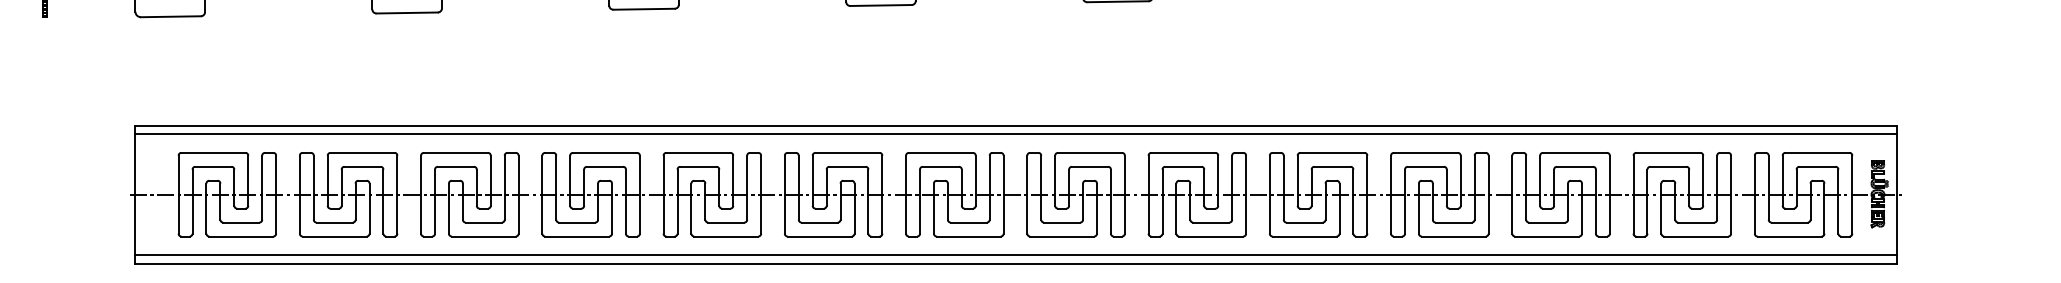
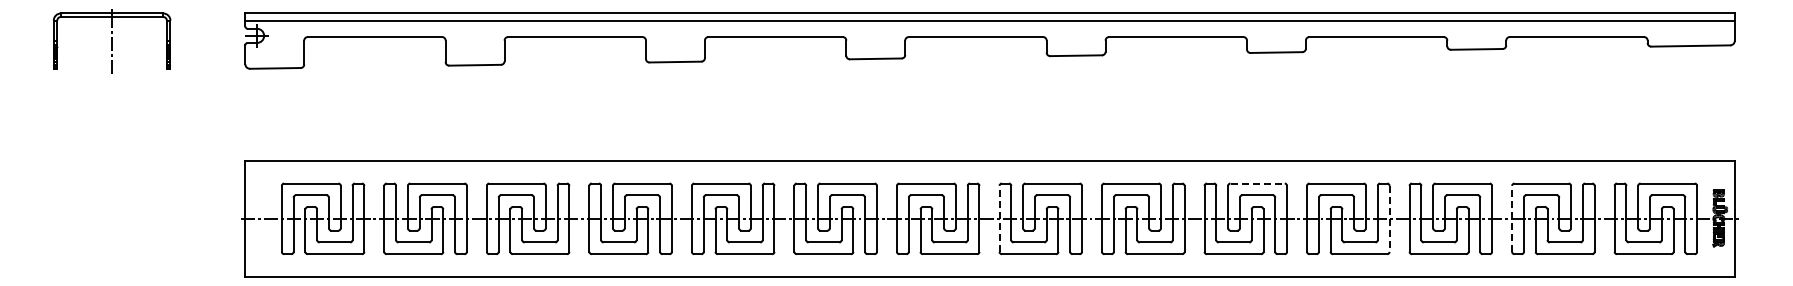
line: (1015, 133) -> (989, 167), removed
line: (1333, 152) -> (1258, 183), solid -> dashed
line: (1027, 194) -> (999, 218), solid -> dashed
line: (1488, 194) -> (1389, 218), solid -> dashed
line: (1633, 194) -> (1512, 218), solid -> dashed
line: (1015, 255) -> (989, 270), removed

